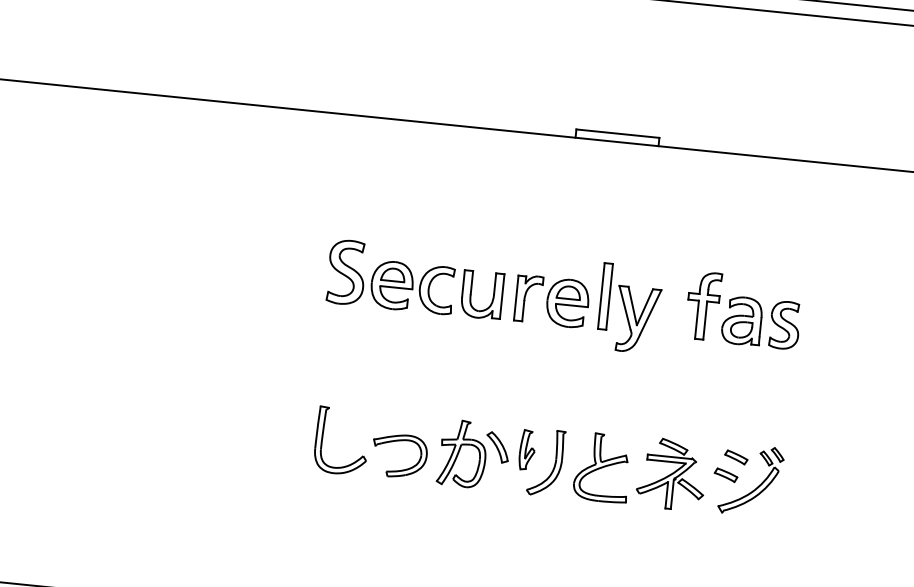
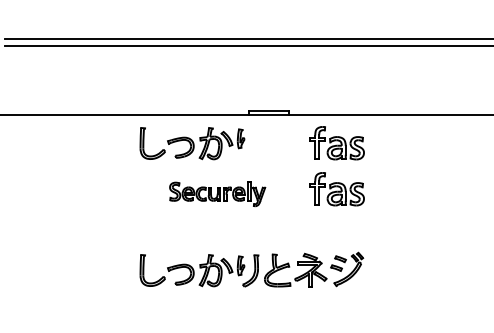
part: (451, 184) -> (192, 143), added
part: (752, 214) -> (336, 143), added
part: (493, 294) -> (217, 193), size x0.6

